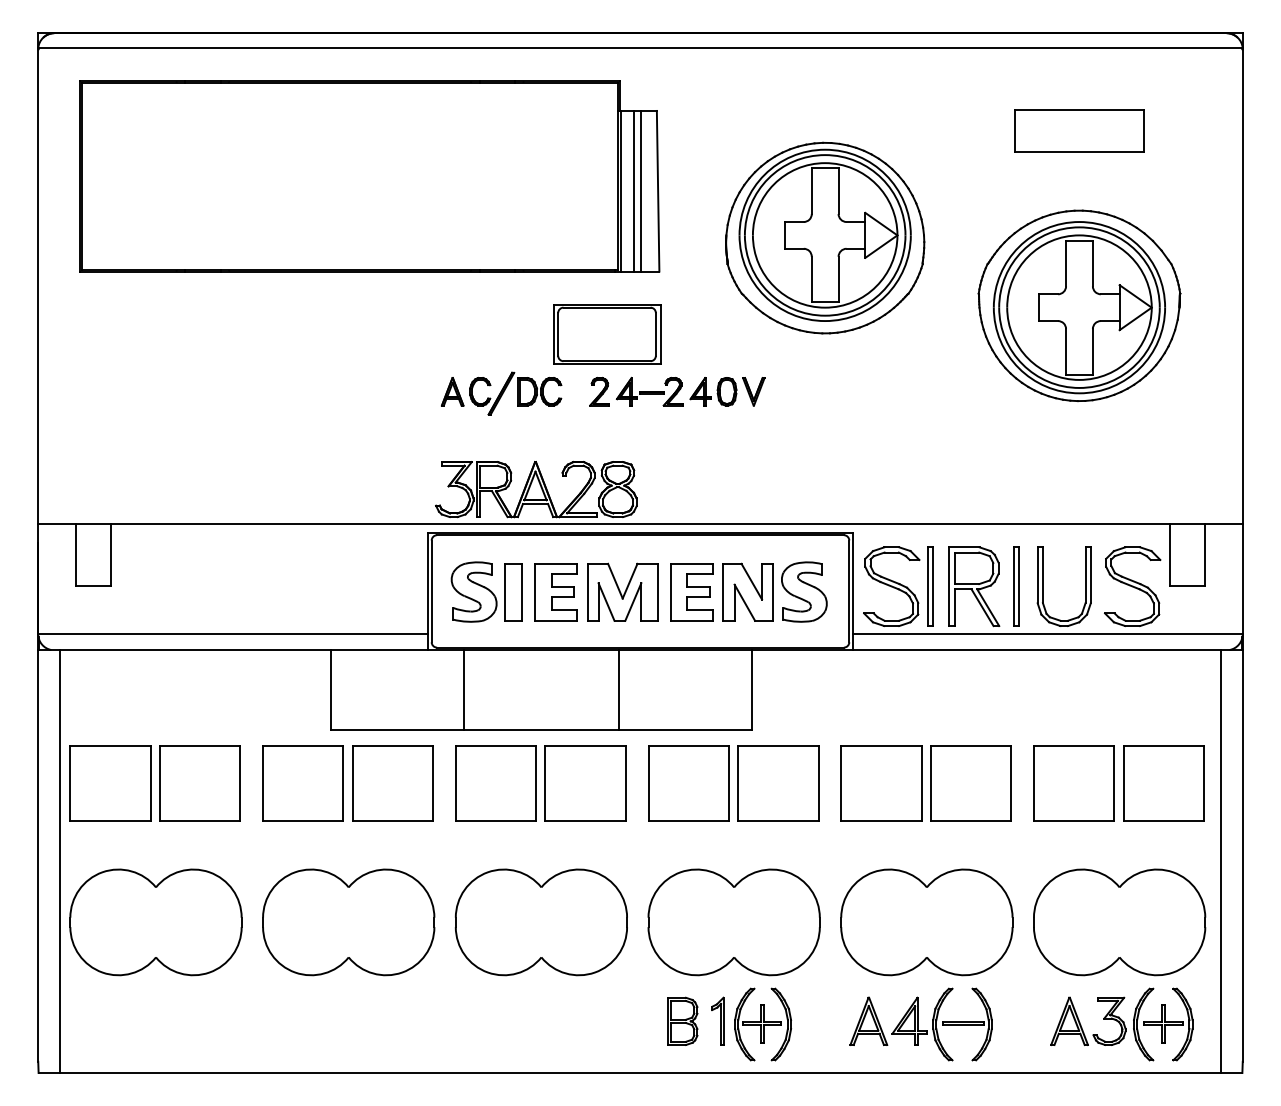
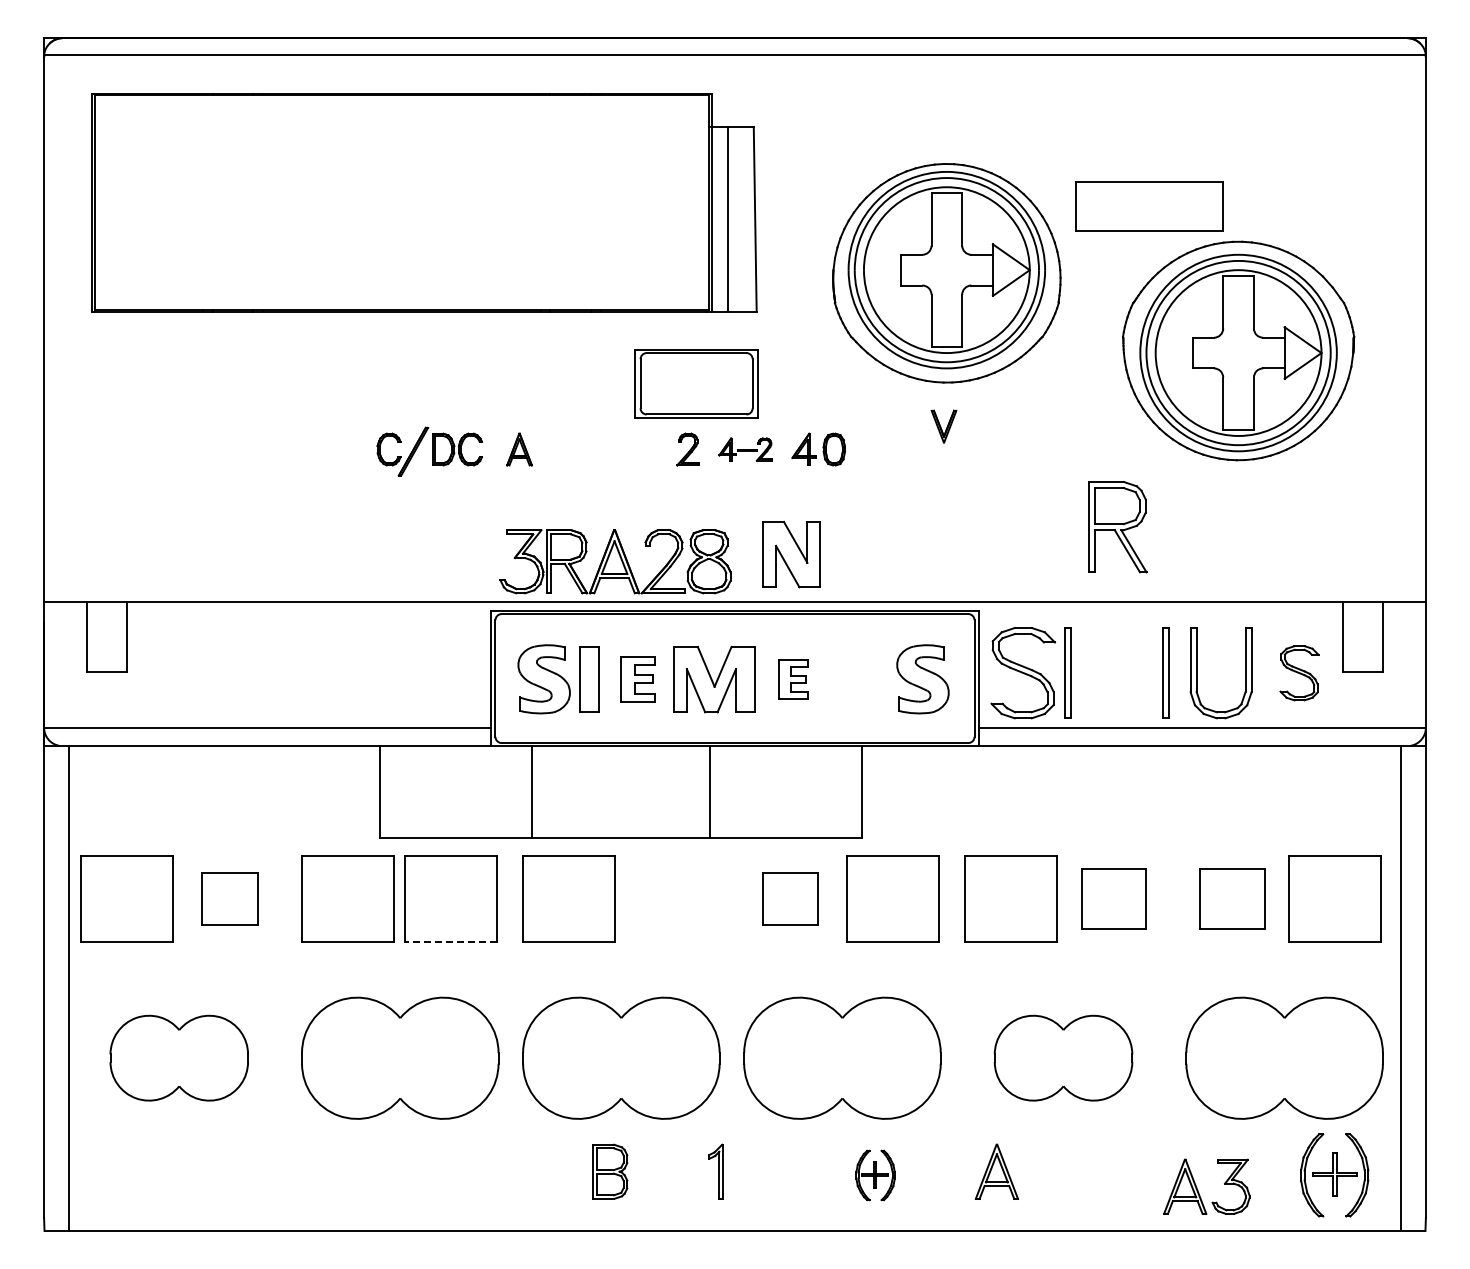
part: (1079, 131) -> (1149, 206), moved
line: (640, 191) -> (735, 219), removed
part: (649, 391) -> (745, 449), size x0.7
part: (753, 391) -> (943, 426), moved
part: (515, 393) -> (429, 451), moved
part: (973, 586) -> (1117, 527), moved
part: (1132, 586) -> (1299, 673), size x0.6
part: (555, 592) -> (637, 679), size x0.7
part: (691, 592) -> (793, 679), size x0.6
part: (748, 592) -> (791, 554), moved
part: (199, 783) -> (229, 898), size x0.6
part: (585, 783) -> (671, 898), removed
part: (688, 783) -> (789, 898), size x0.6
part: (970, 783) -> (1113, 898), size x0.7
part: (1074, 783) -> (1232, 898), size x0.7
line: (392, 821) -> (450, 942), solid -> dashed
part: (156, 921) -> (179, 1057), size x0.7
part: (926, 921) -> (1063, 1057), size x0.7
part: (682, 1021) -> (610, 1171), moved
part: (717, 1021) -> (715, 1171), moved
part: (762, 1024) -> (875, 1175), size x0.6
part: (941, 1024) -> (1080, 1175), removed
part: (1081, 1024) -> (1198, 1190), moved

